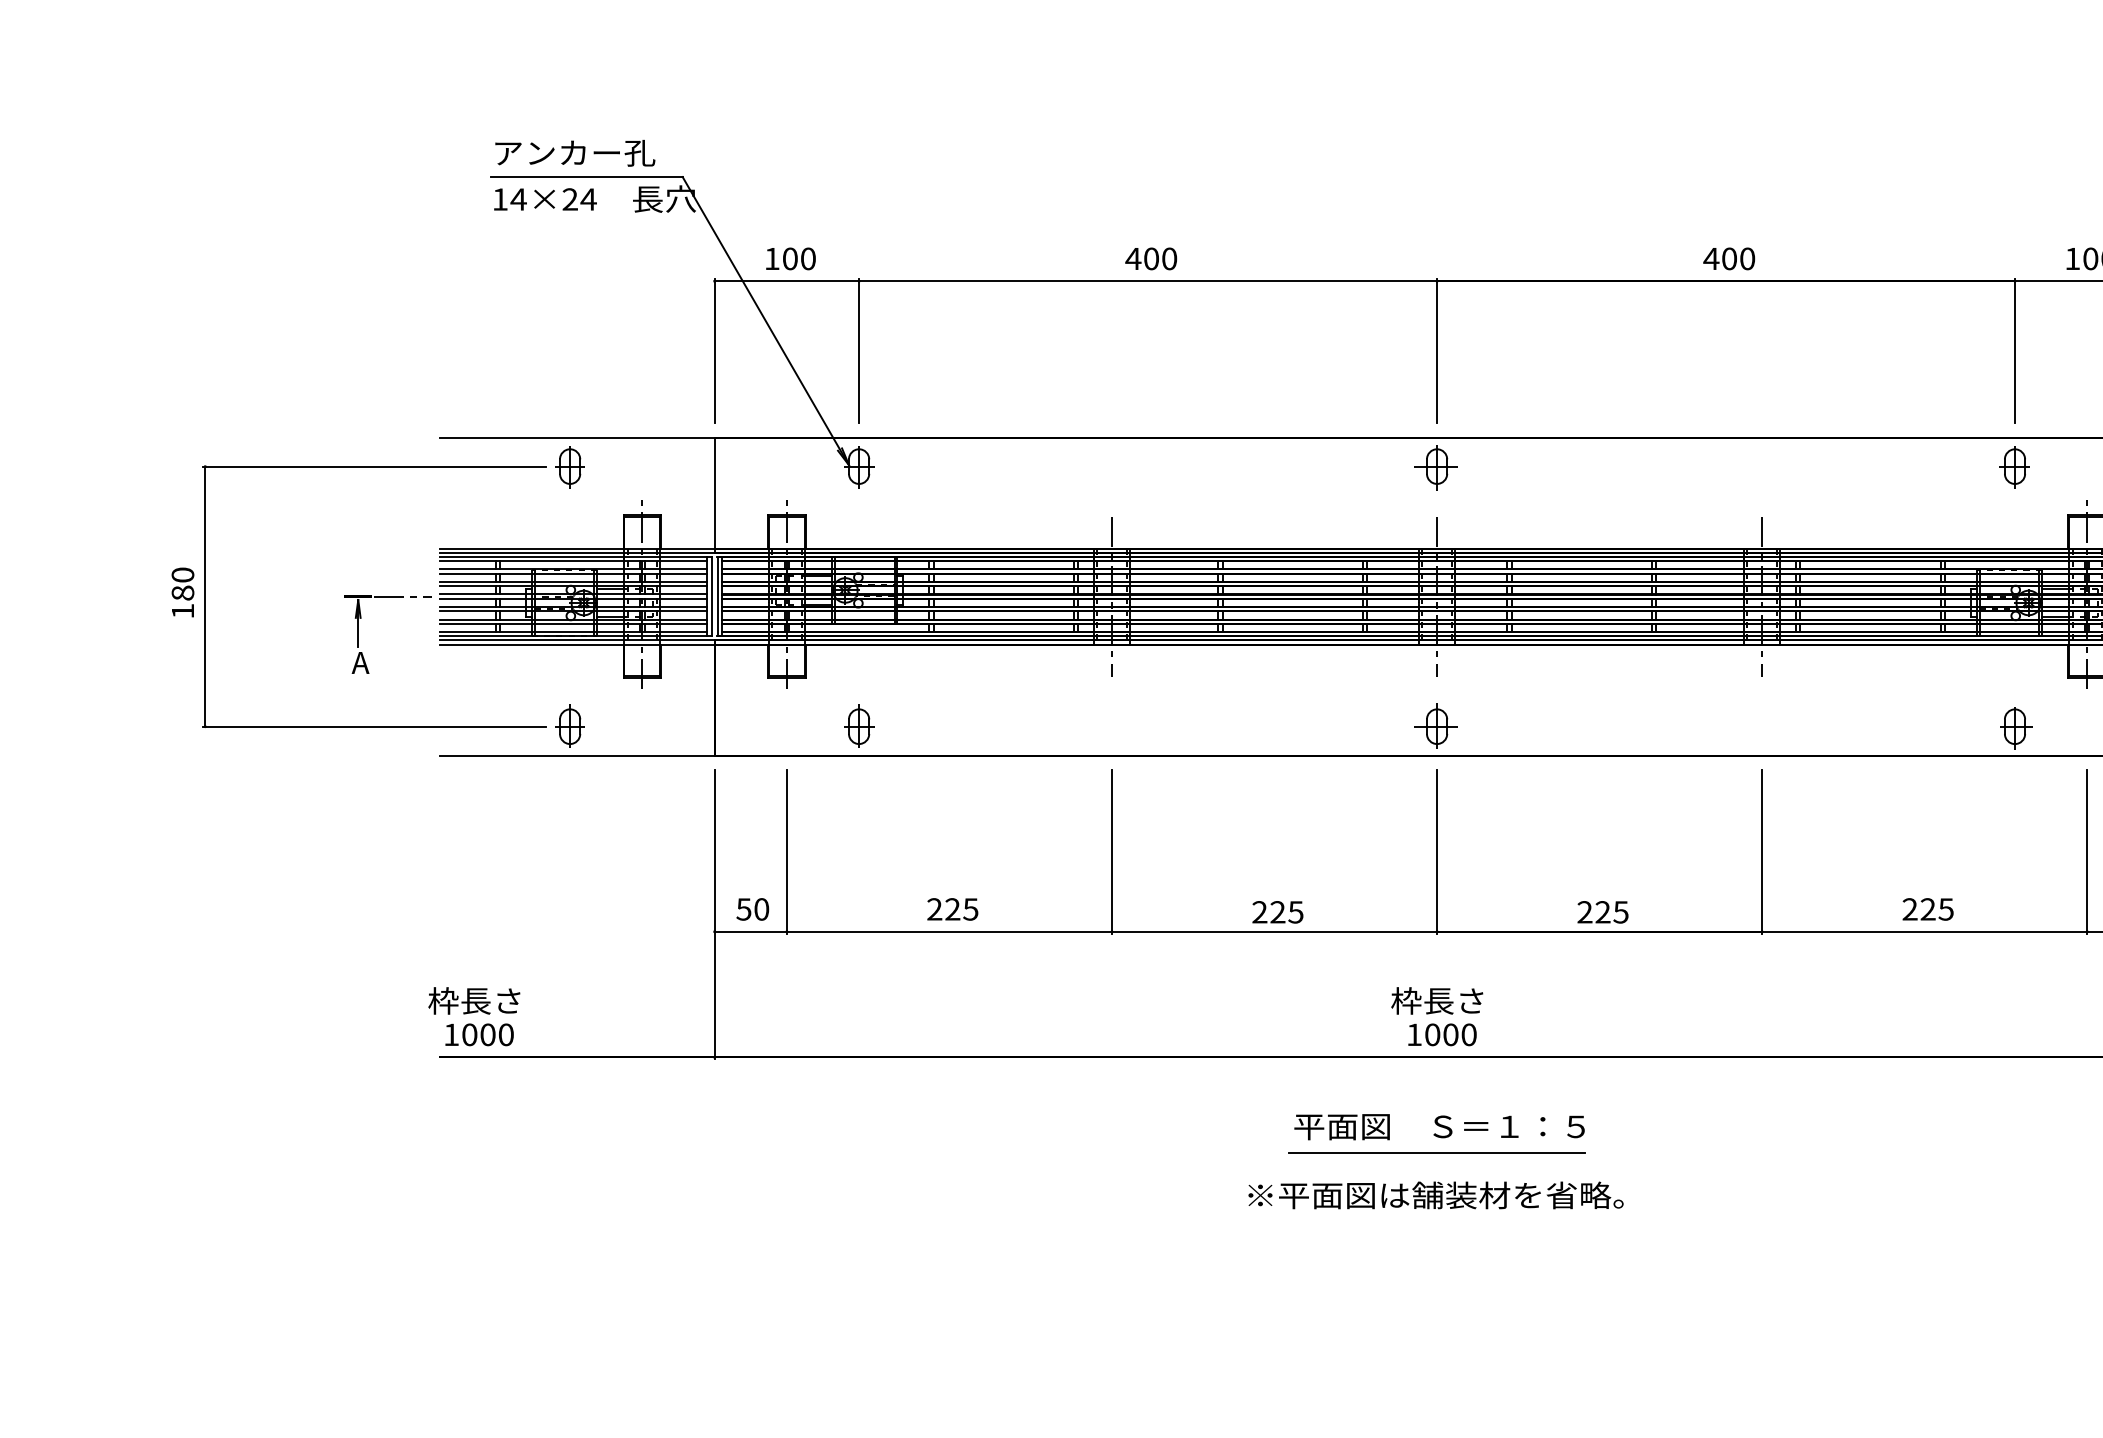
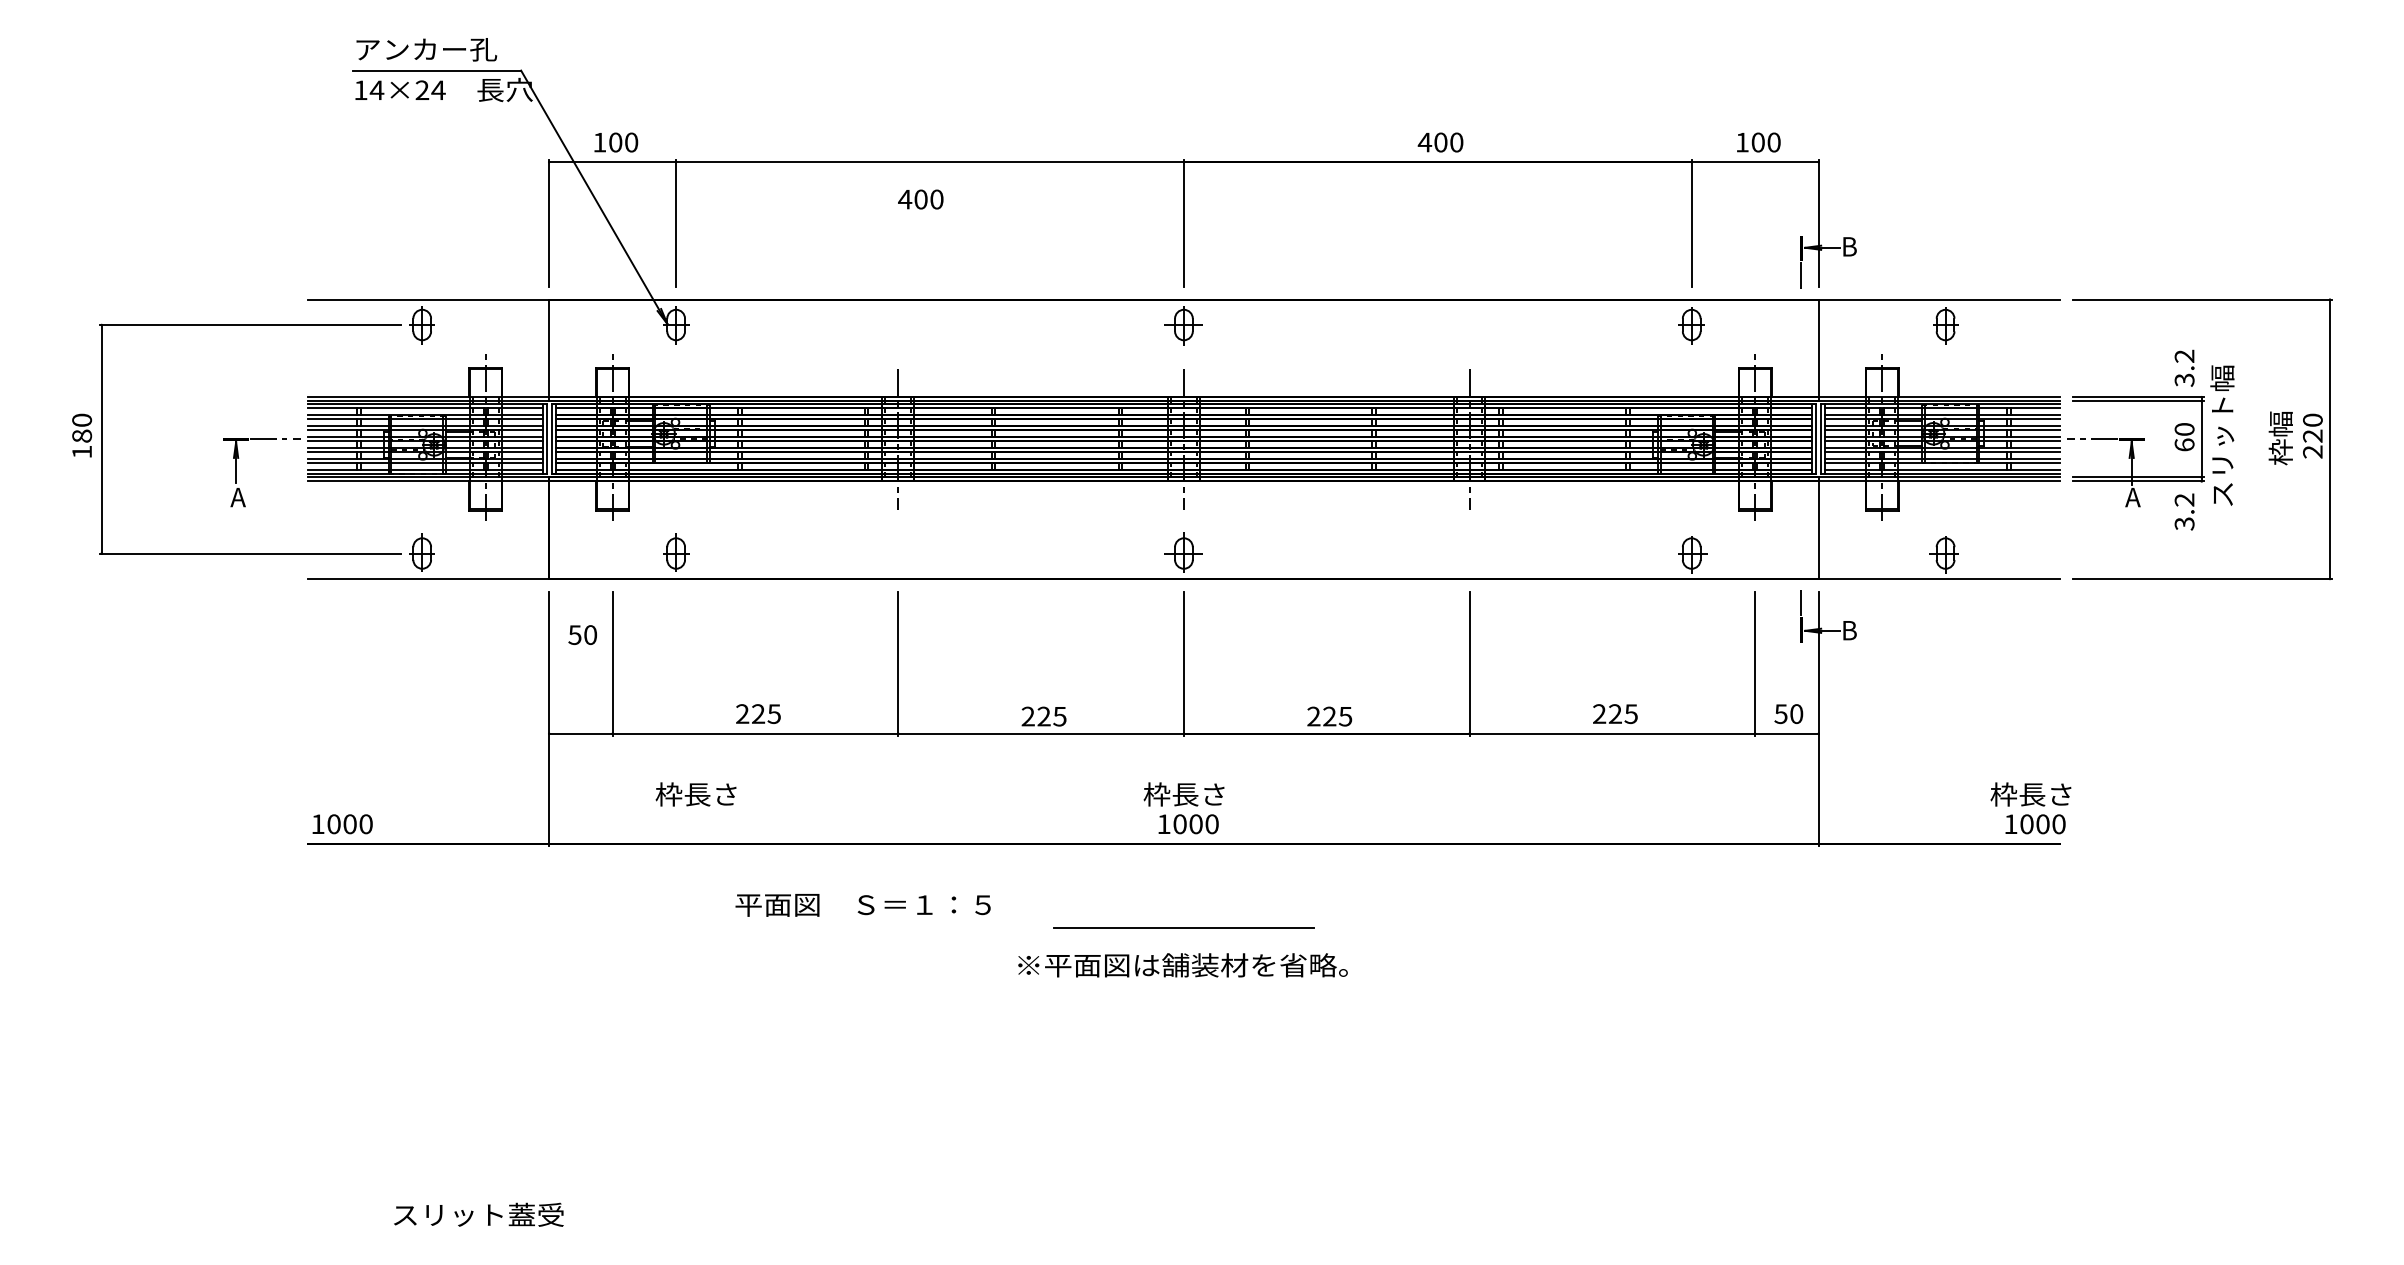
text: (1150, 258) -> (920, 199), moved
text: (752, 908) -> (582, 634), moved
text: (473, 1000) -> (695, 794), moved
text: (1438, 1127) -> (862, 905), moved

